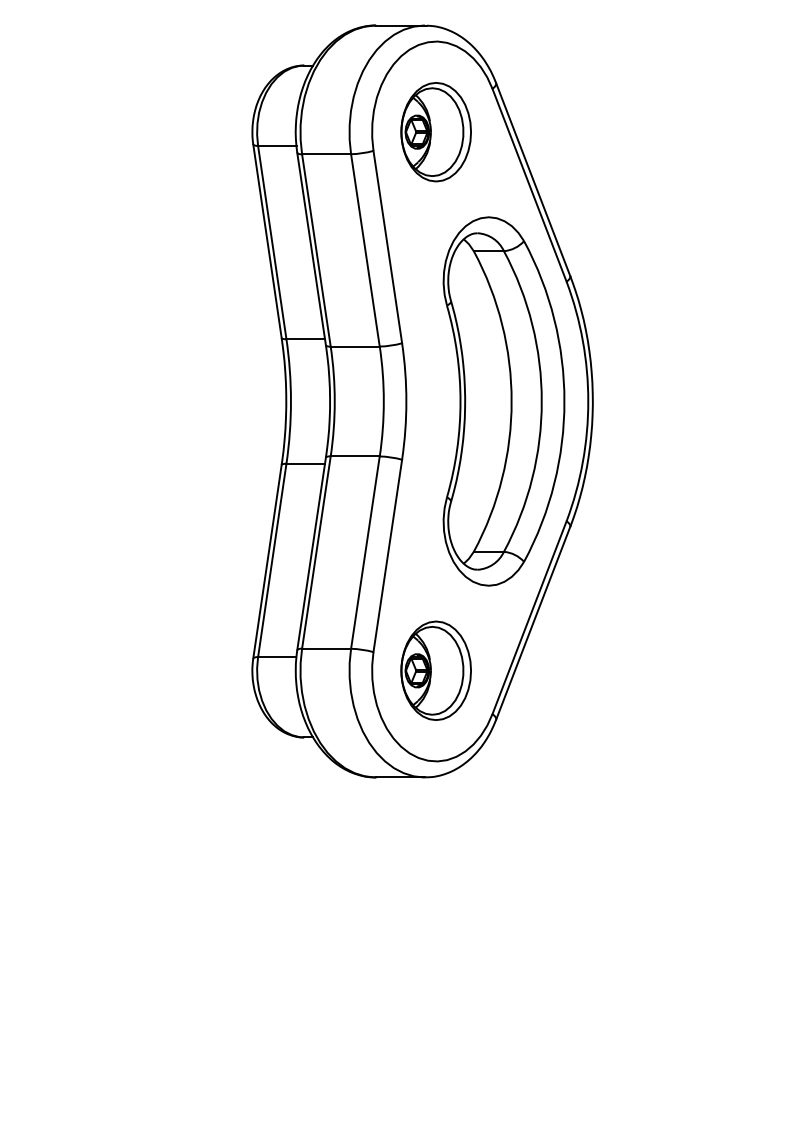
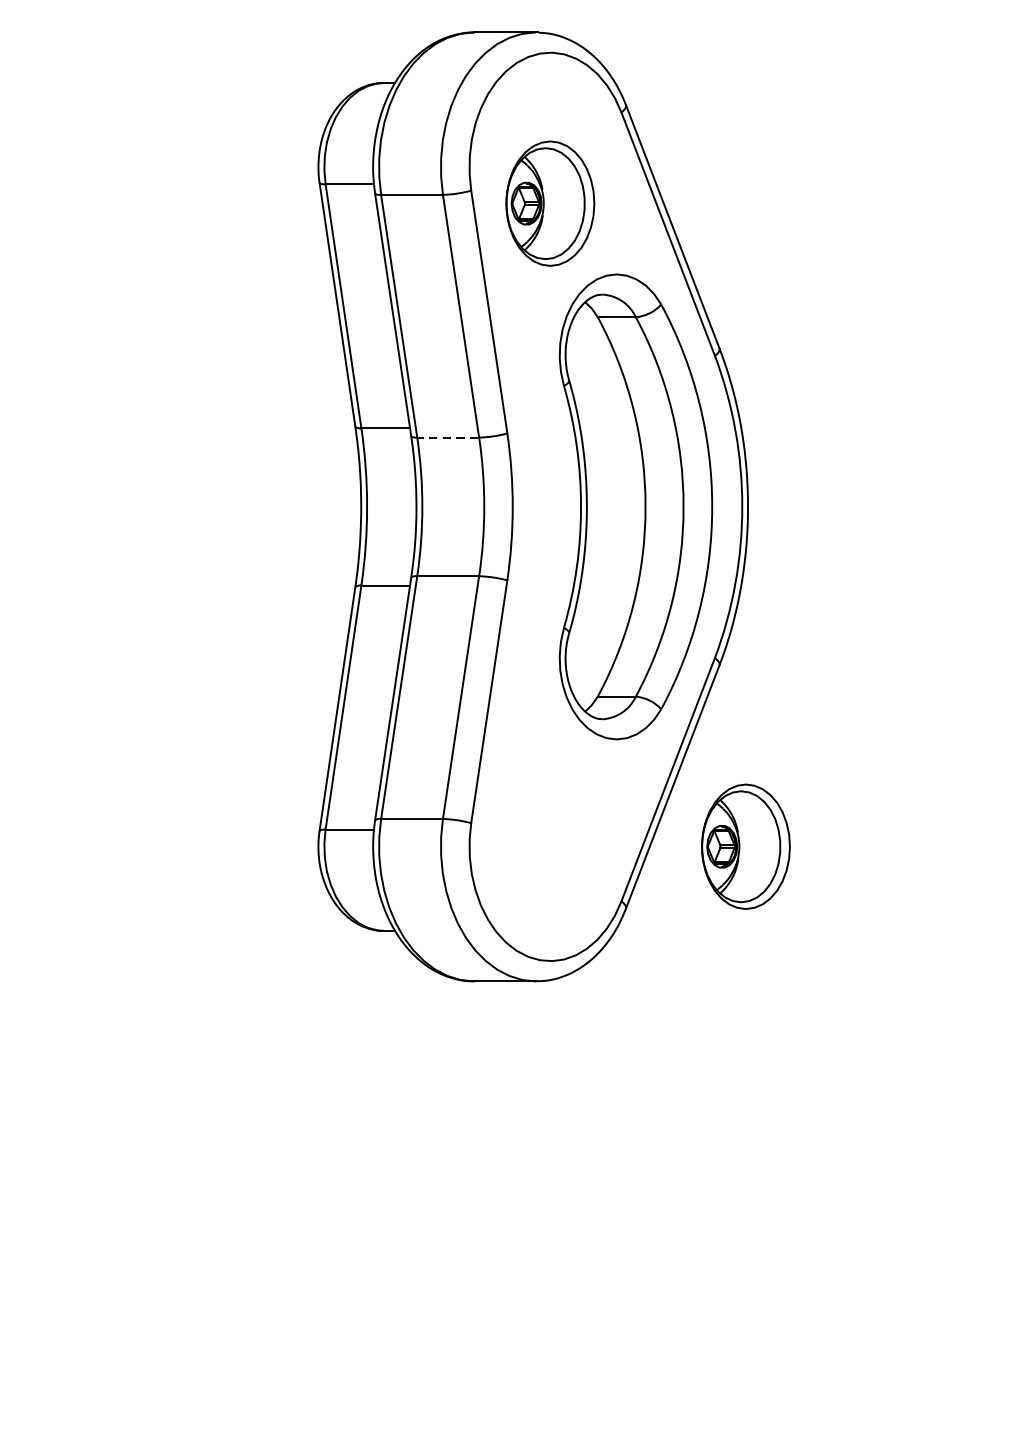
part: (435, 132) -> (549, 204), moved
line: (355, 346) -> (448, 437), solid -> dashed
part: (435, 670) -> (745, 846), moved

